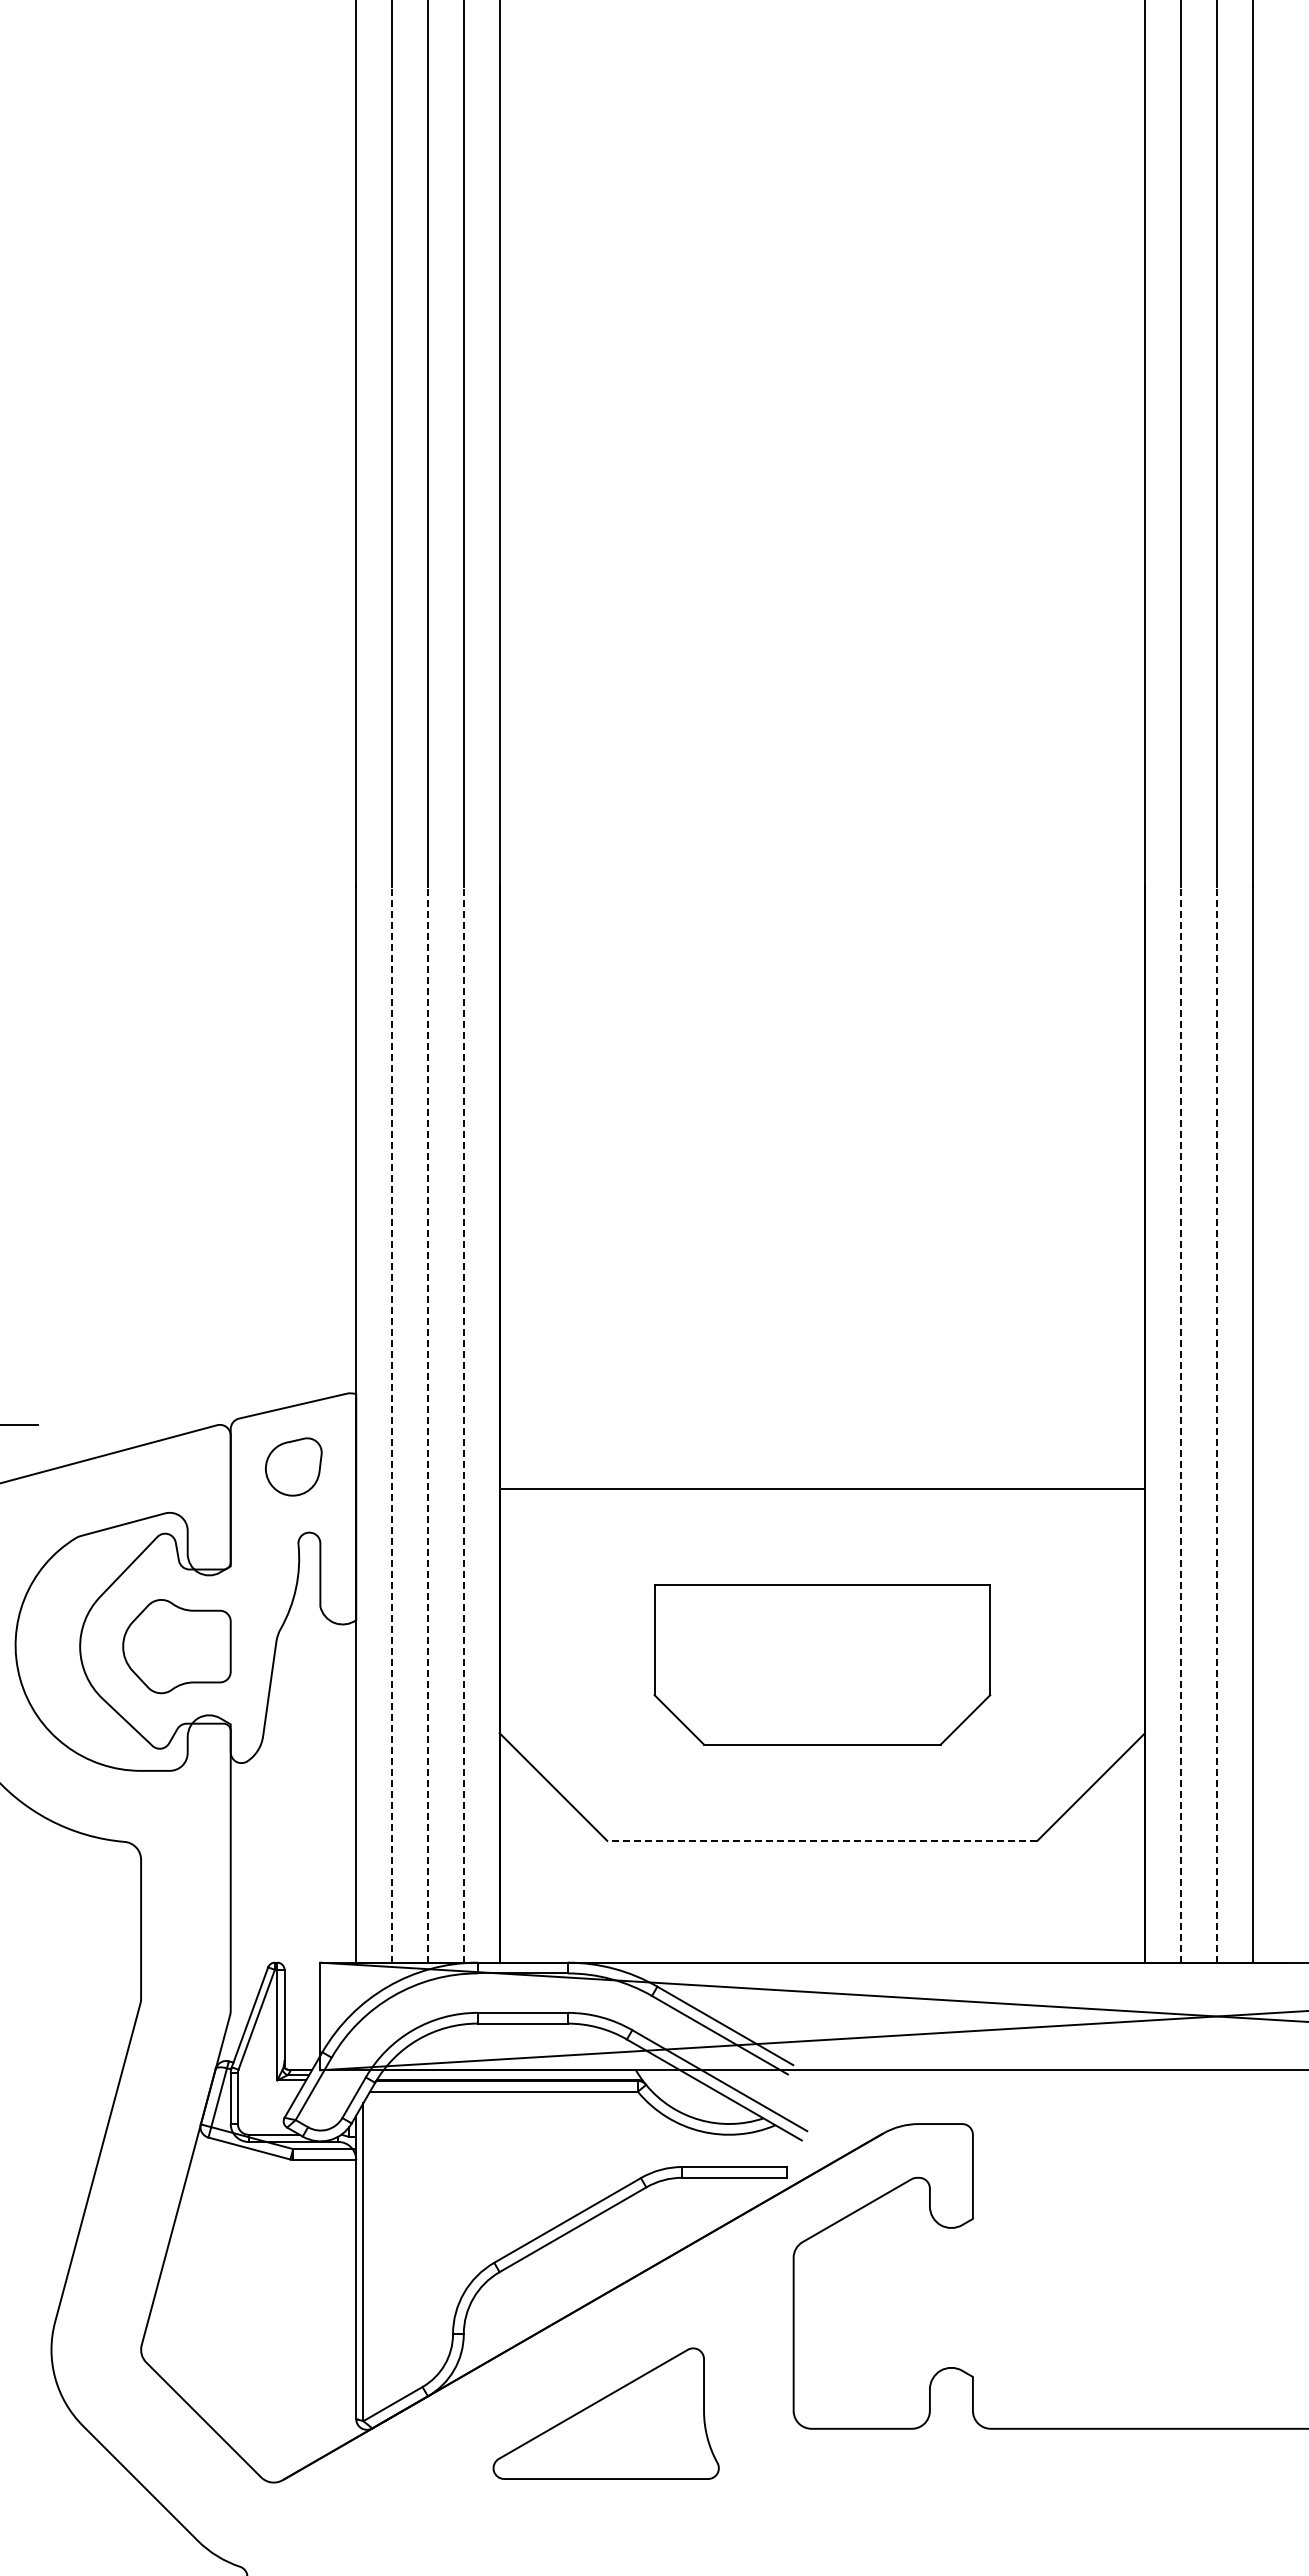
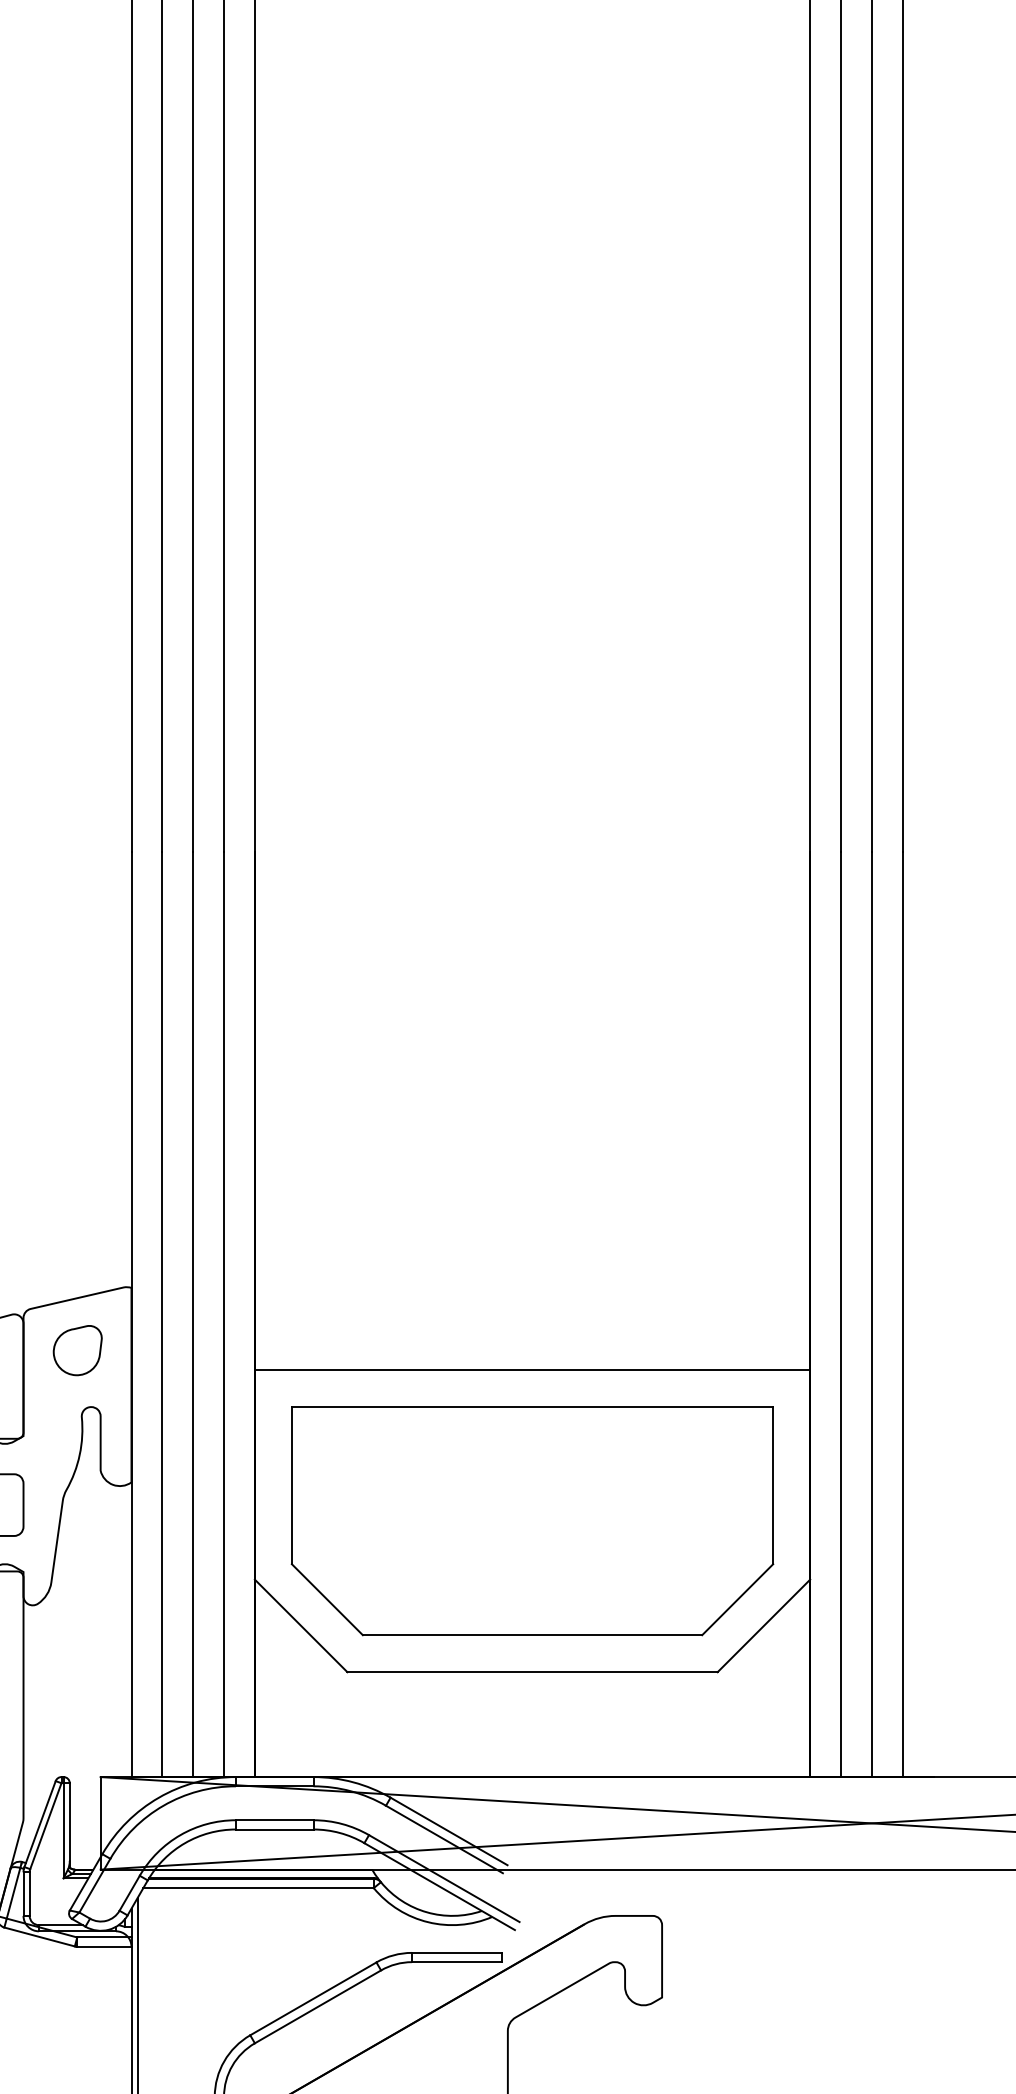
line: (392, 1424) -> (162, 1314), dashed -> solid
line: (427, 1424) -> (192, 1314), dashed -> solid
line: (463, 1424) -> (223, 1314), dashed -> solid
line: (1180, 1424) -> (840, 1314), dashed -> solid
line: (1216, 1424) -> (871, 1314), dashed -> solid
part: (822, 1664) -> (532, 1520), size x1.67
line: (821, 1840) -> (531, 1671), dashed -> solid

